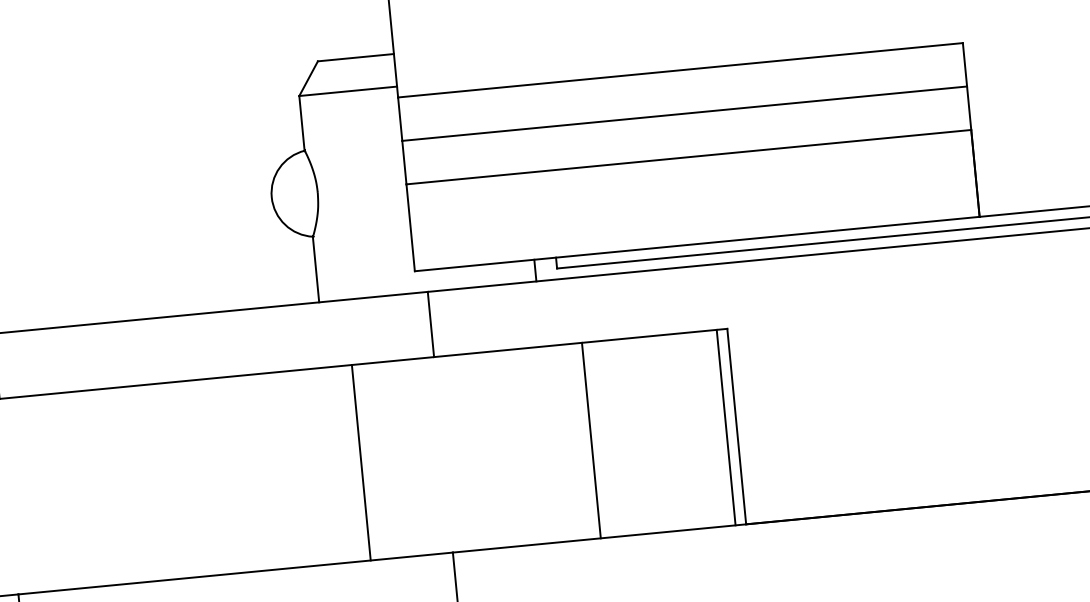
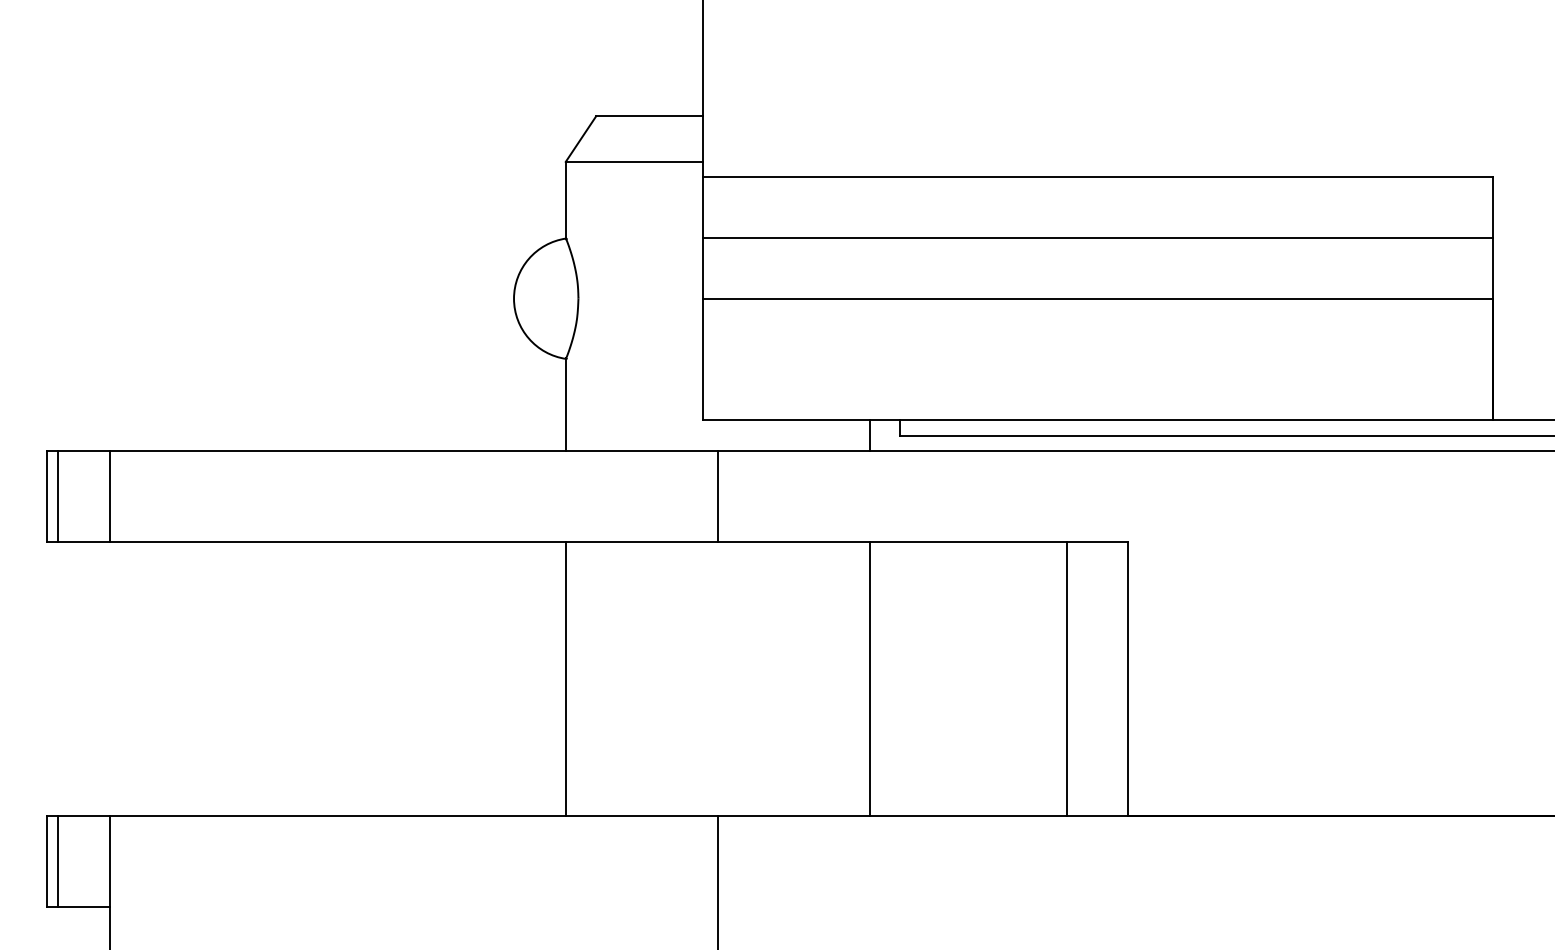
line: (726, 427) -> (1067, 678), moved
line: (591, 440) -> (869, 678), moved
line: (361, 462) -> (565, 678), moved

